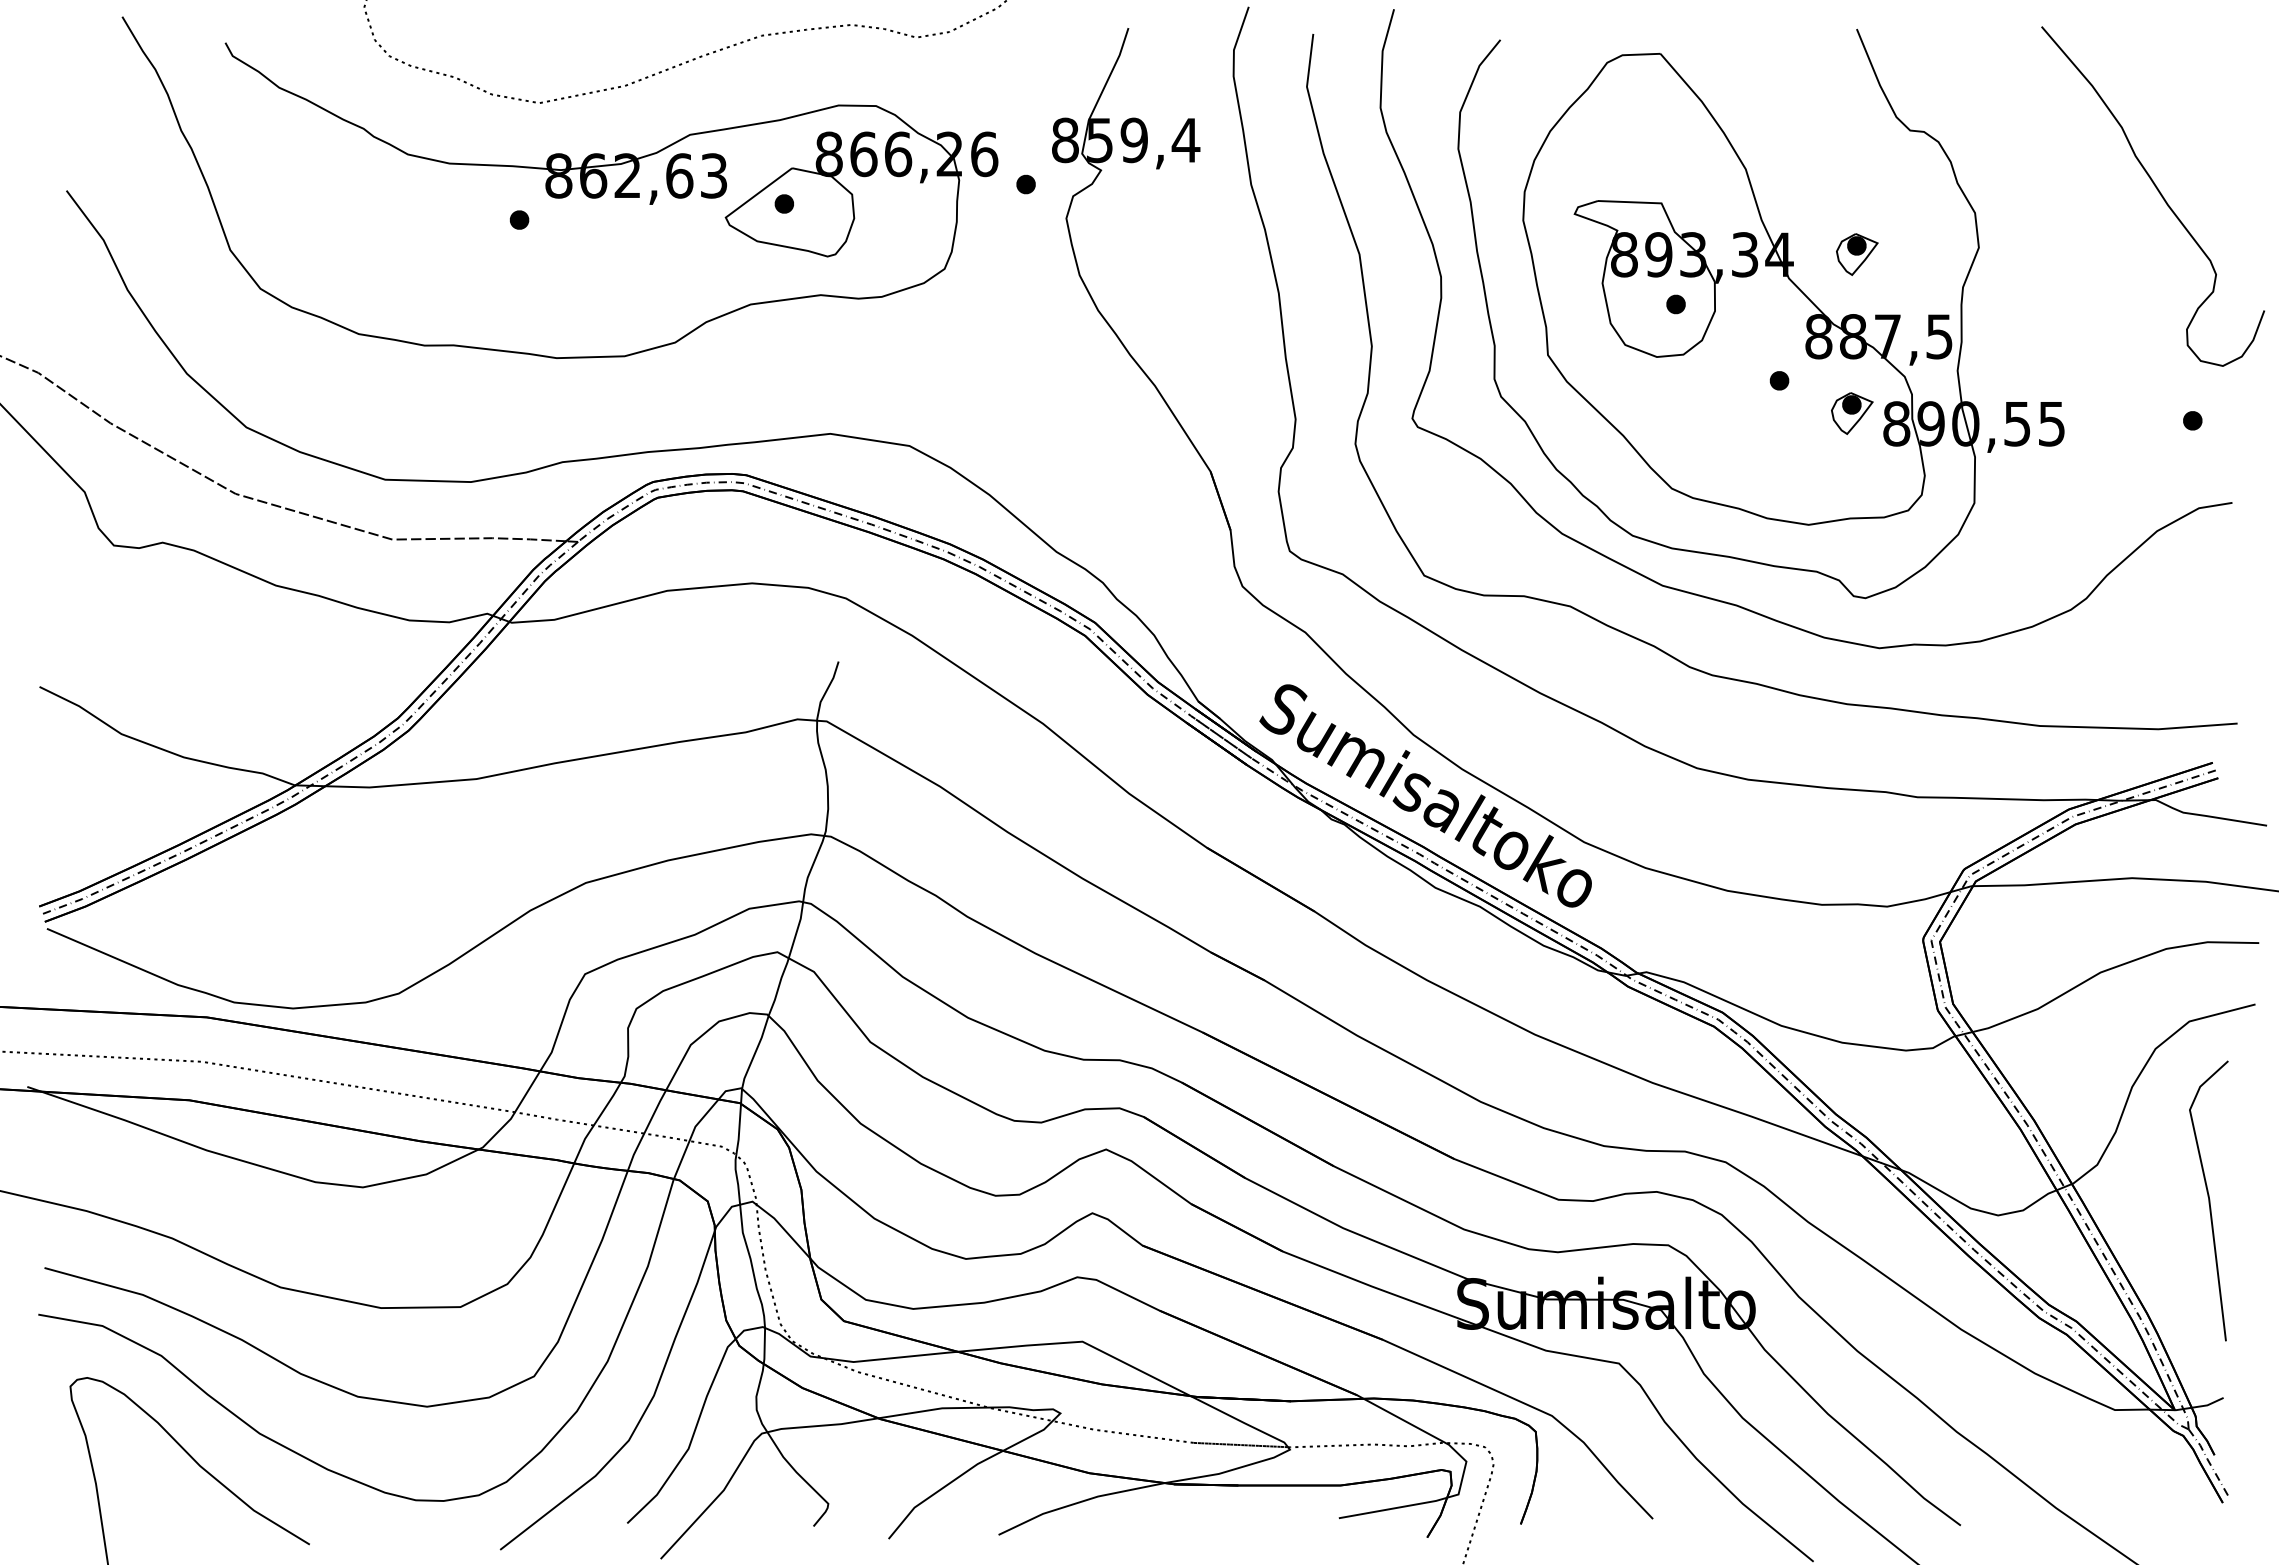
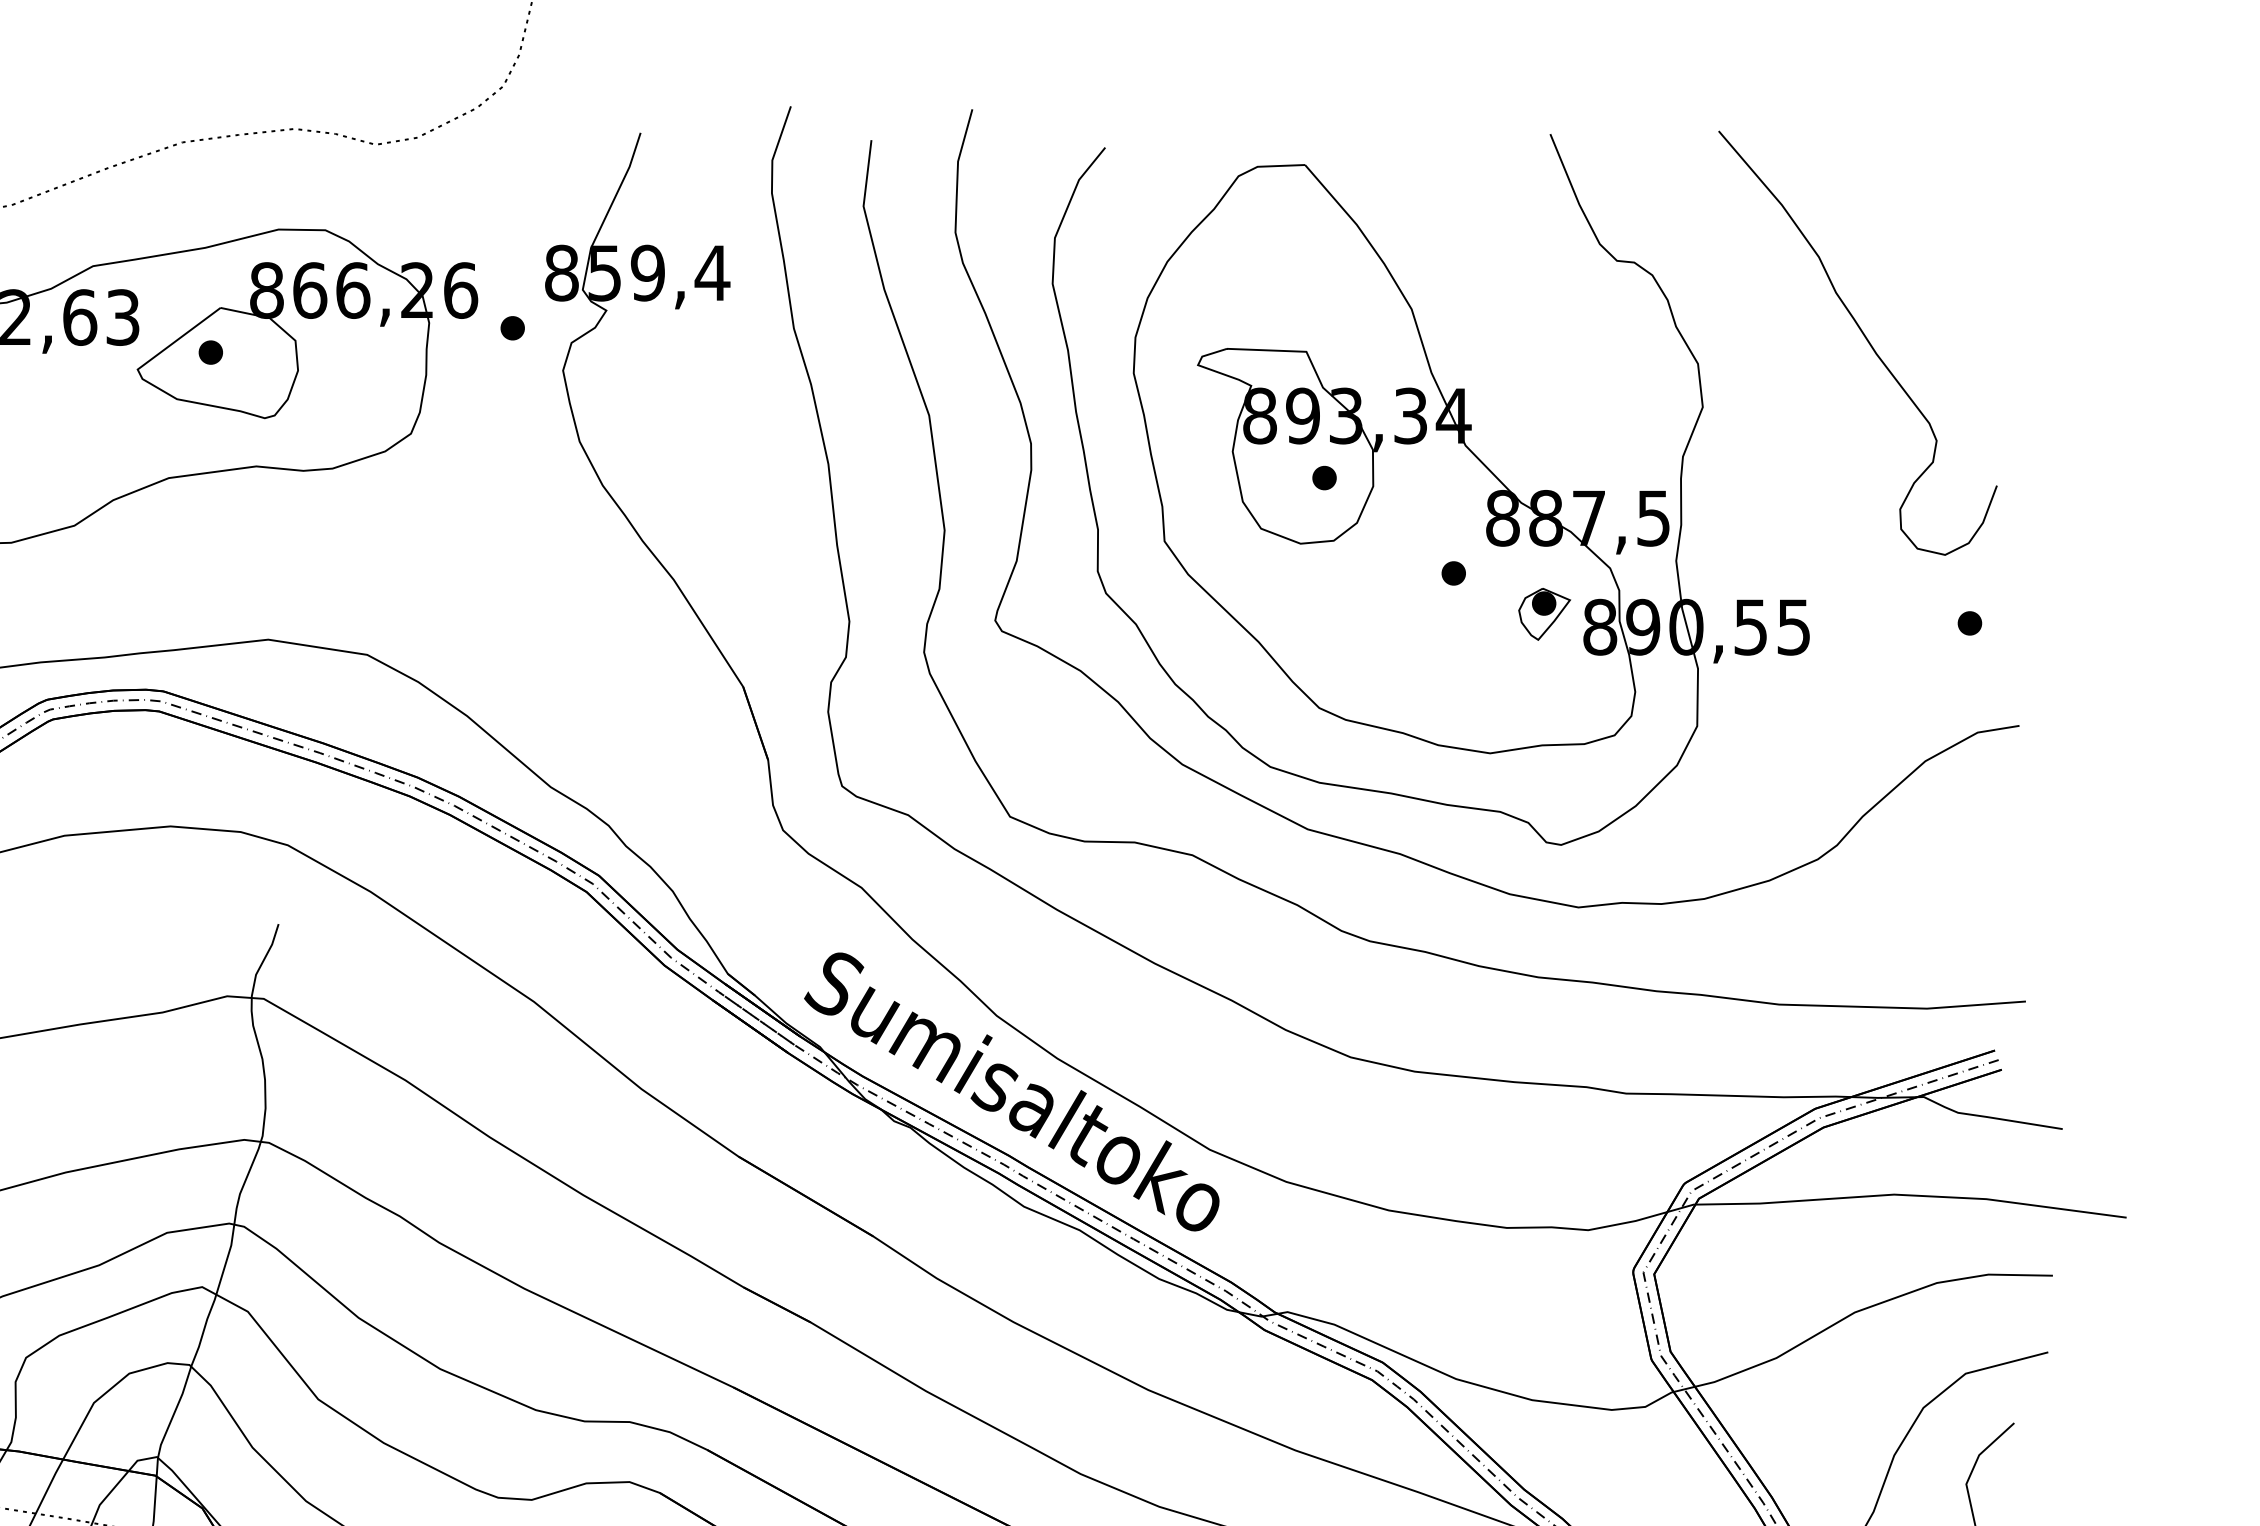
curve: (2158, 192) -> (1864, 338), moved
part: (1857, 254) -> (1551, 415), removed

